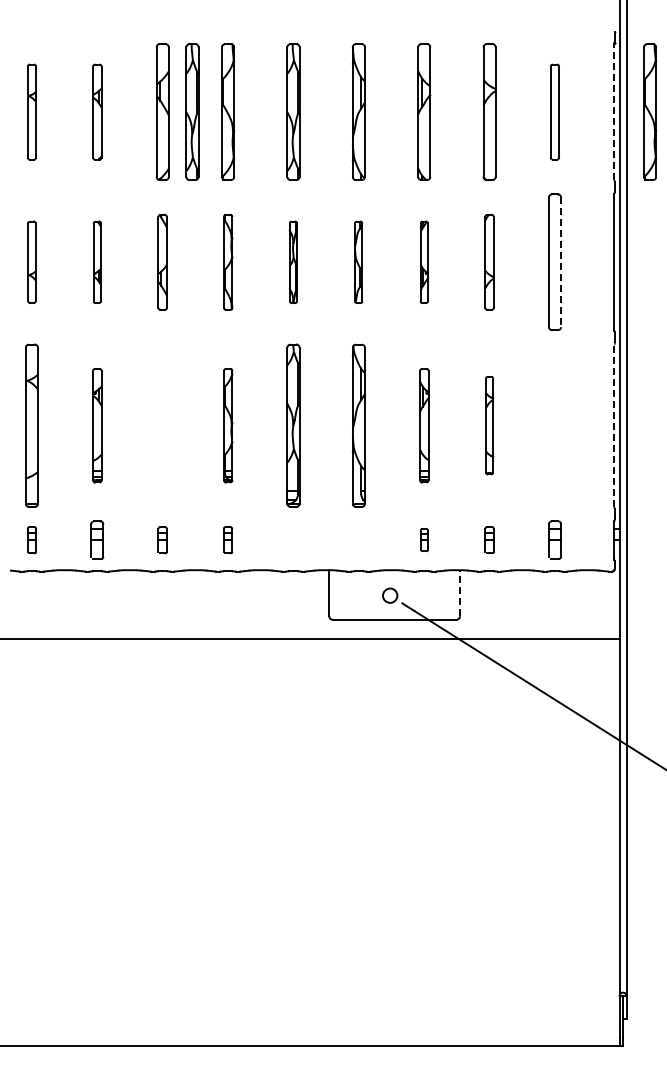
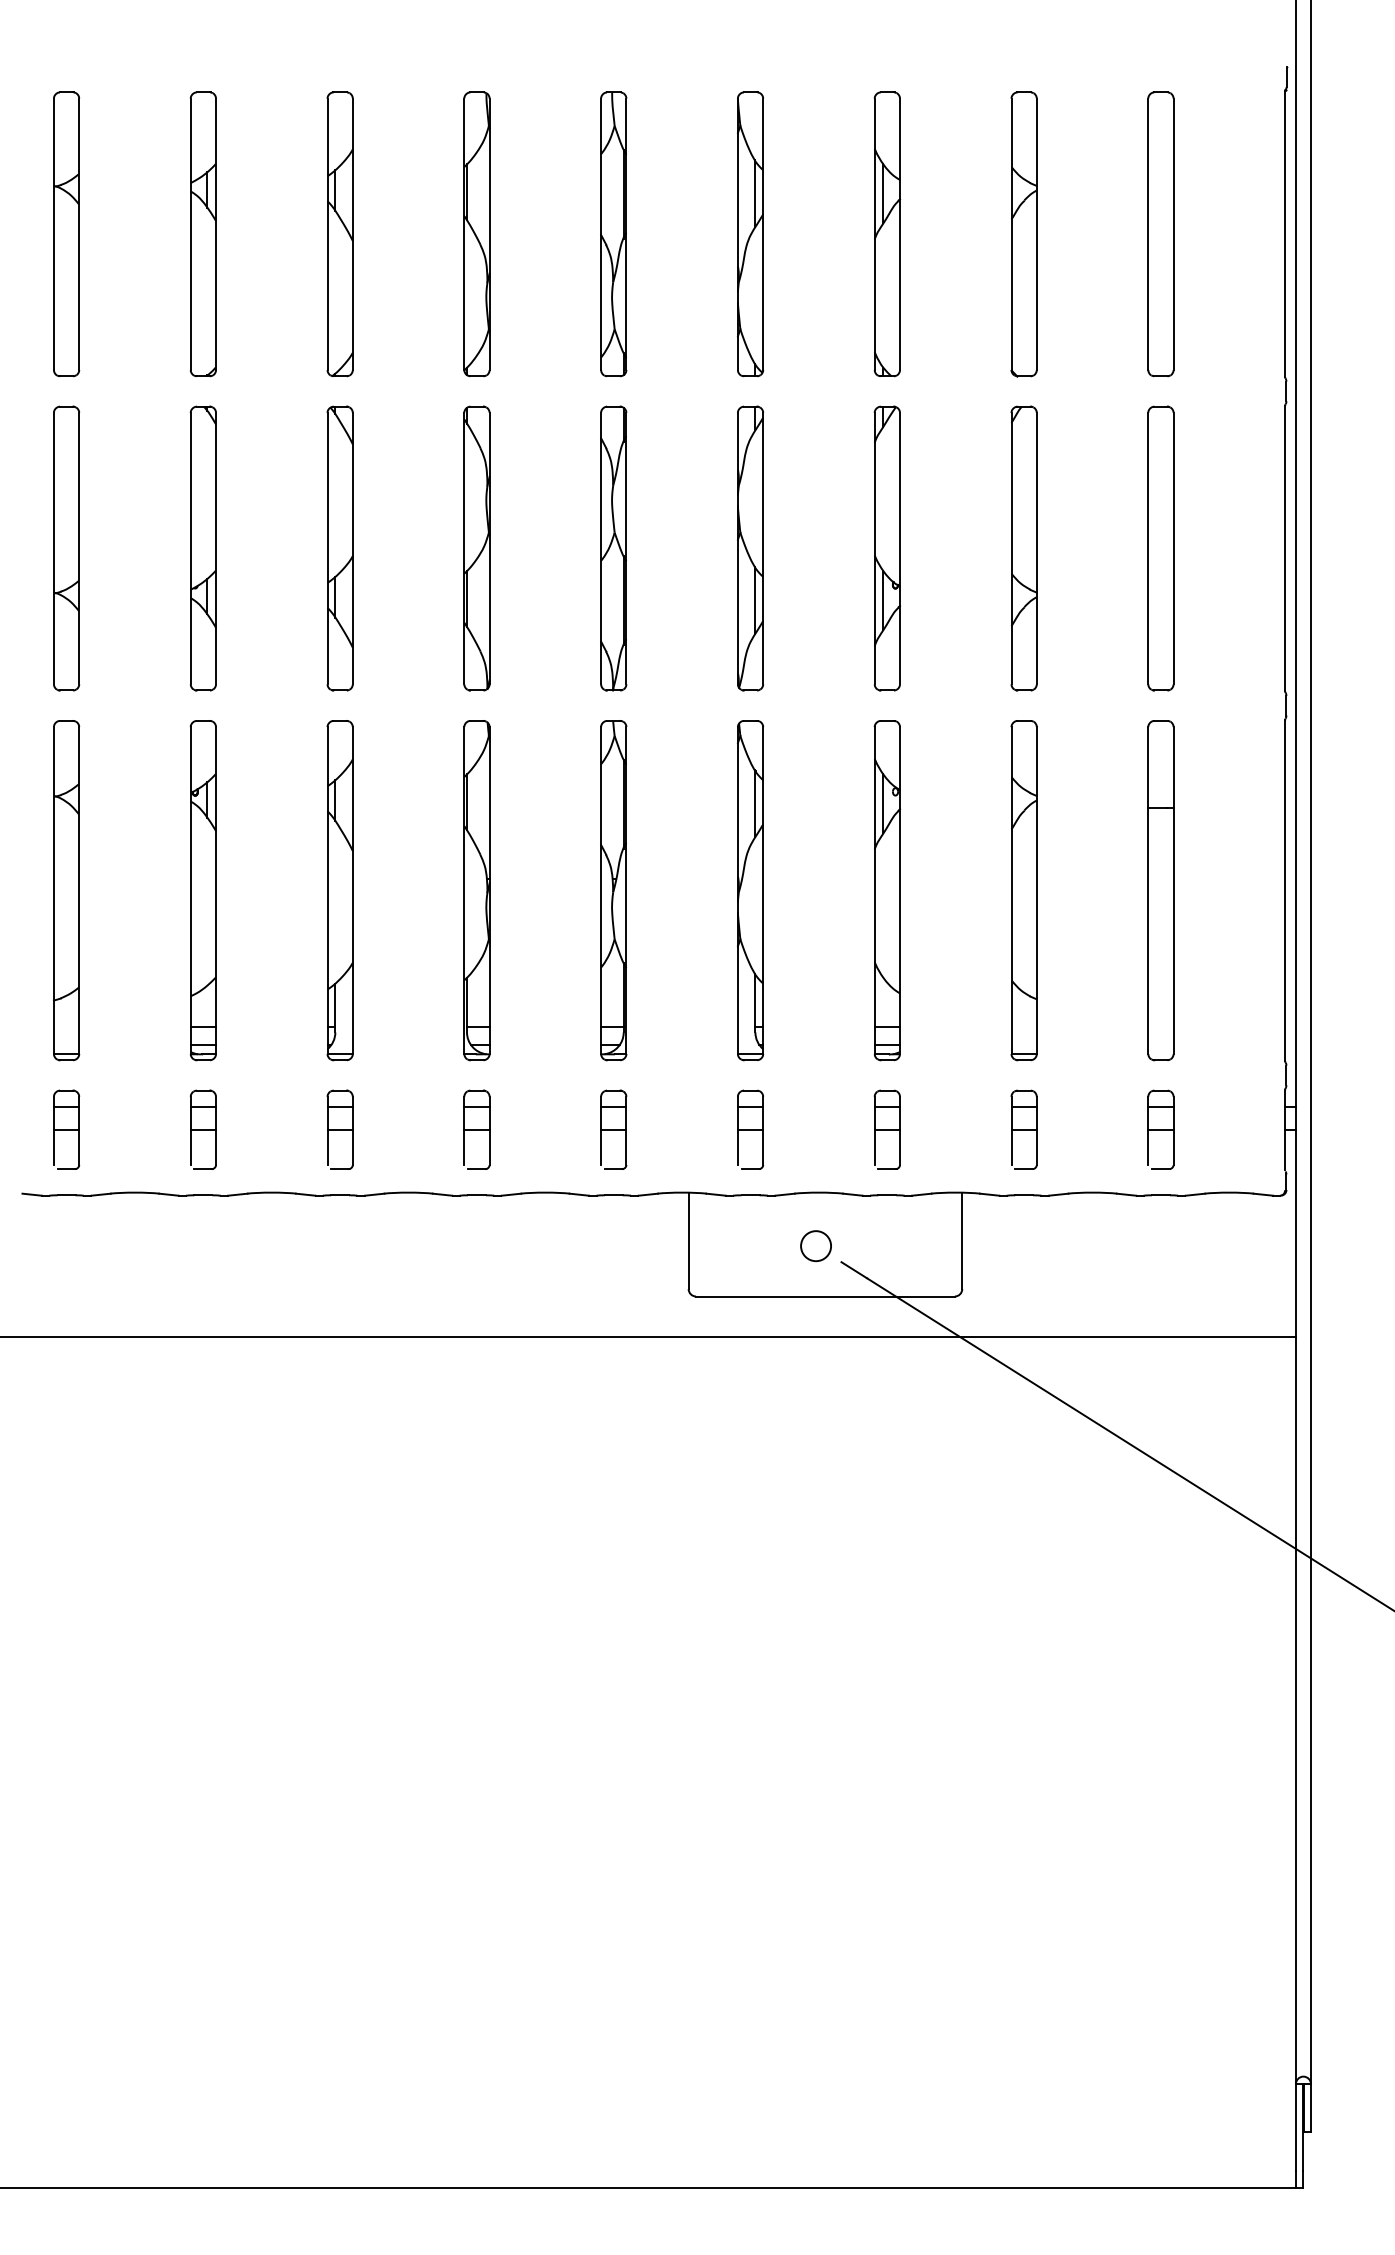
part: (31, 111) -> (65, 233), size x1.43
part: (97, 111) -> (203, 233), size x1.43
part: (192, 111) -> (402, 233), removed
part: (554, 111) -> (1159, 233), size x1.43
line: (614, 111) -> (1285, 233), dashed -> solid
part: (650, 111) -> (1360, 233), removed
part: (31, 262) -> (65, 549), size x1.67
part: (97, 262) -> (203, 549), size x1.67
part: (162, 262) -> (339, 549), size x1.43
part: (228, 262) -> (477, 549), size x1.43
part: (293, 262) -> (613, 549), size x1.67
part: (358, 262) -> (749, 549), size x1.67
part: (424, 262) -> (887, 549), size x1.67
part: (489, 262) -> (1023, 549), size x1.43
line: (561, 262) -> (1174, 549), dashed -> solid
part: (97, 425) -> (203, 890), size x1.43
part: (162, 425) -> (339, 890), added
part: (228, 425) -> (477, 890), size x1.43
part: (424, 425) -> (887, 890), size x1.43
part: (489, 425) -> (1023, 890), size x1.67
part: (554, 425) -> (1159, 890), added
line: (614, 425) -> (1285, 890), dashed -> solid
part: (31, 539) -> (65, 1128), size x1.43
part: (162, 539) -> (339, 1128), size x1.43
part: (227, 539) -> (475, 1128), size x1.43
part: (293, 539) -> (613, 1128), added
part: (358, 539) -> (749, 1128), added
part: (424, 539) -> (887, 1128), size x1.67
part: (489, 539) -> (1023, 1128), size x1.43
line: (460, 592) -> (963, 1239), dashed -> solid

